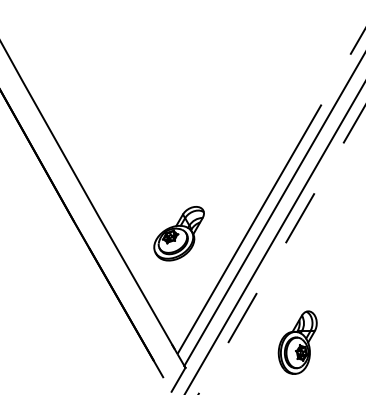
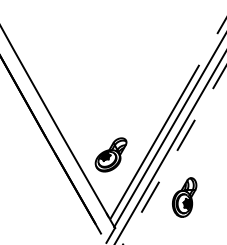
part: (178, 232) -> (110, 154), moved
part: (297, 342) -> (184, 197), moved

